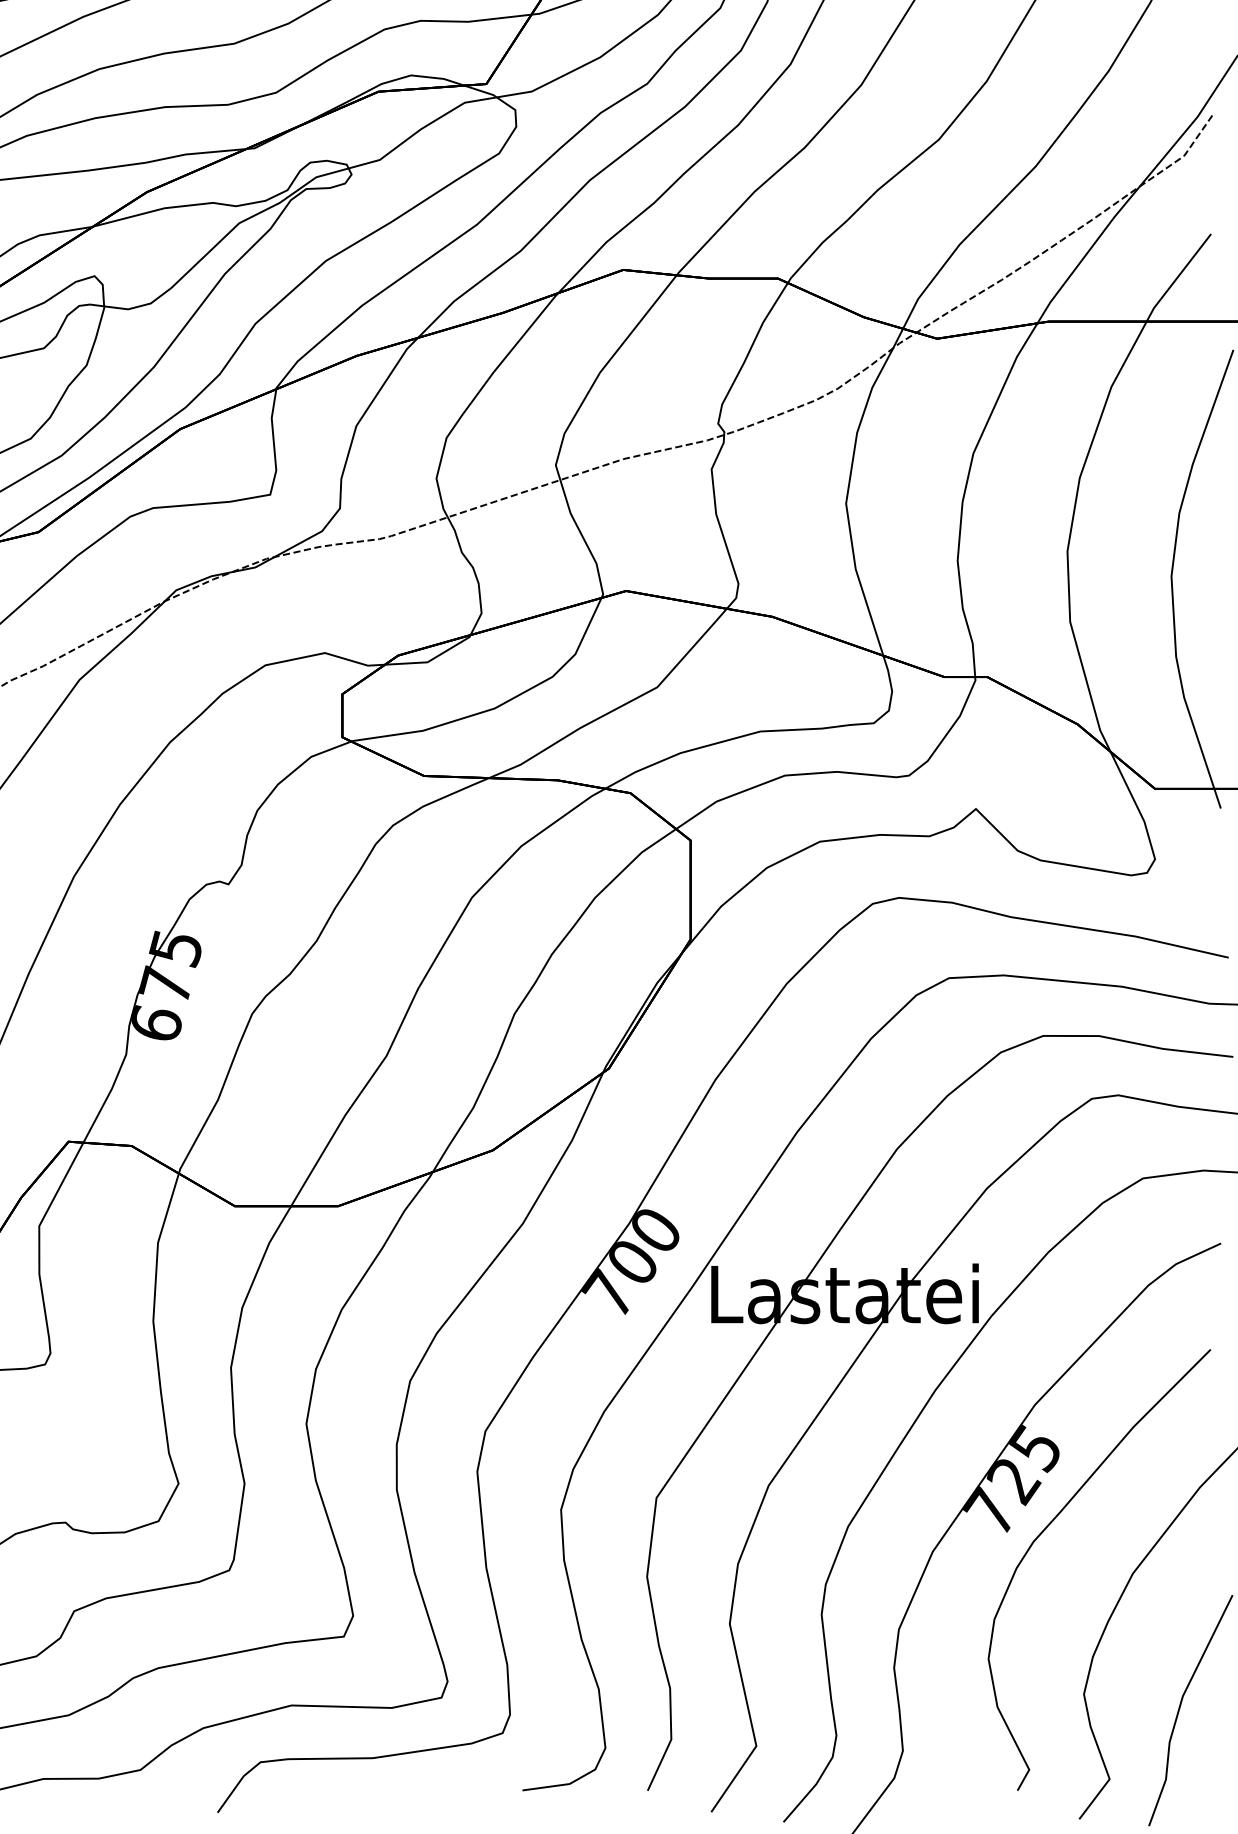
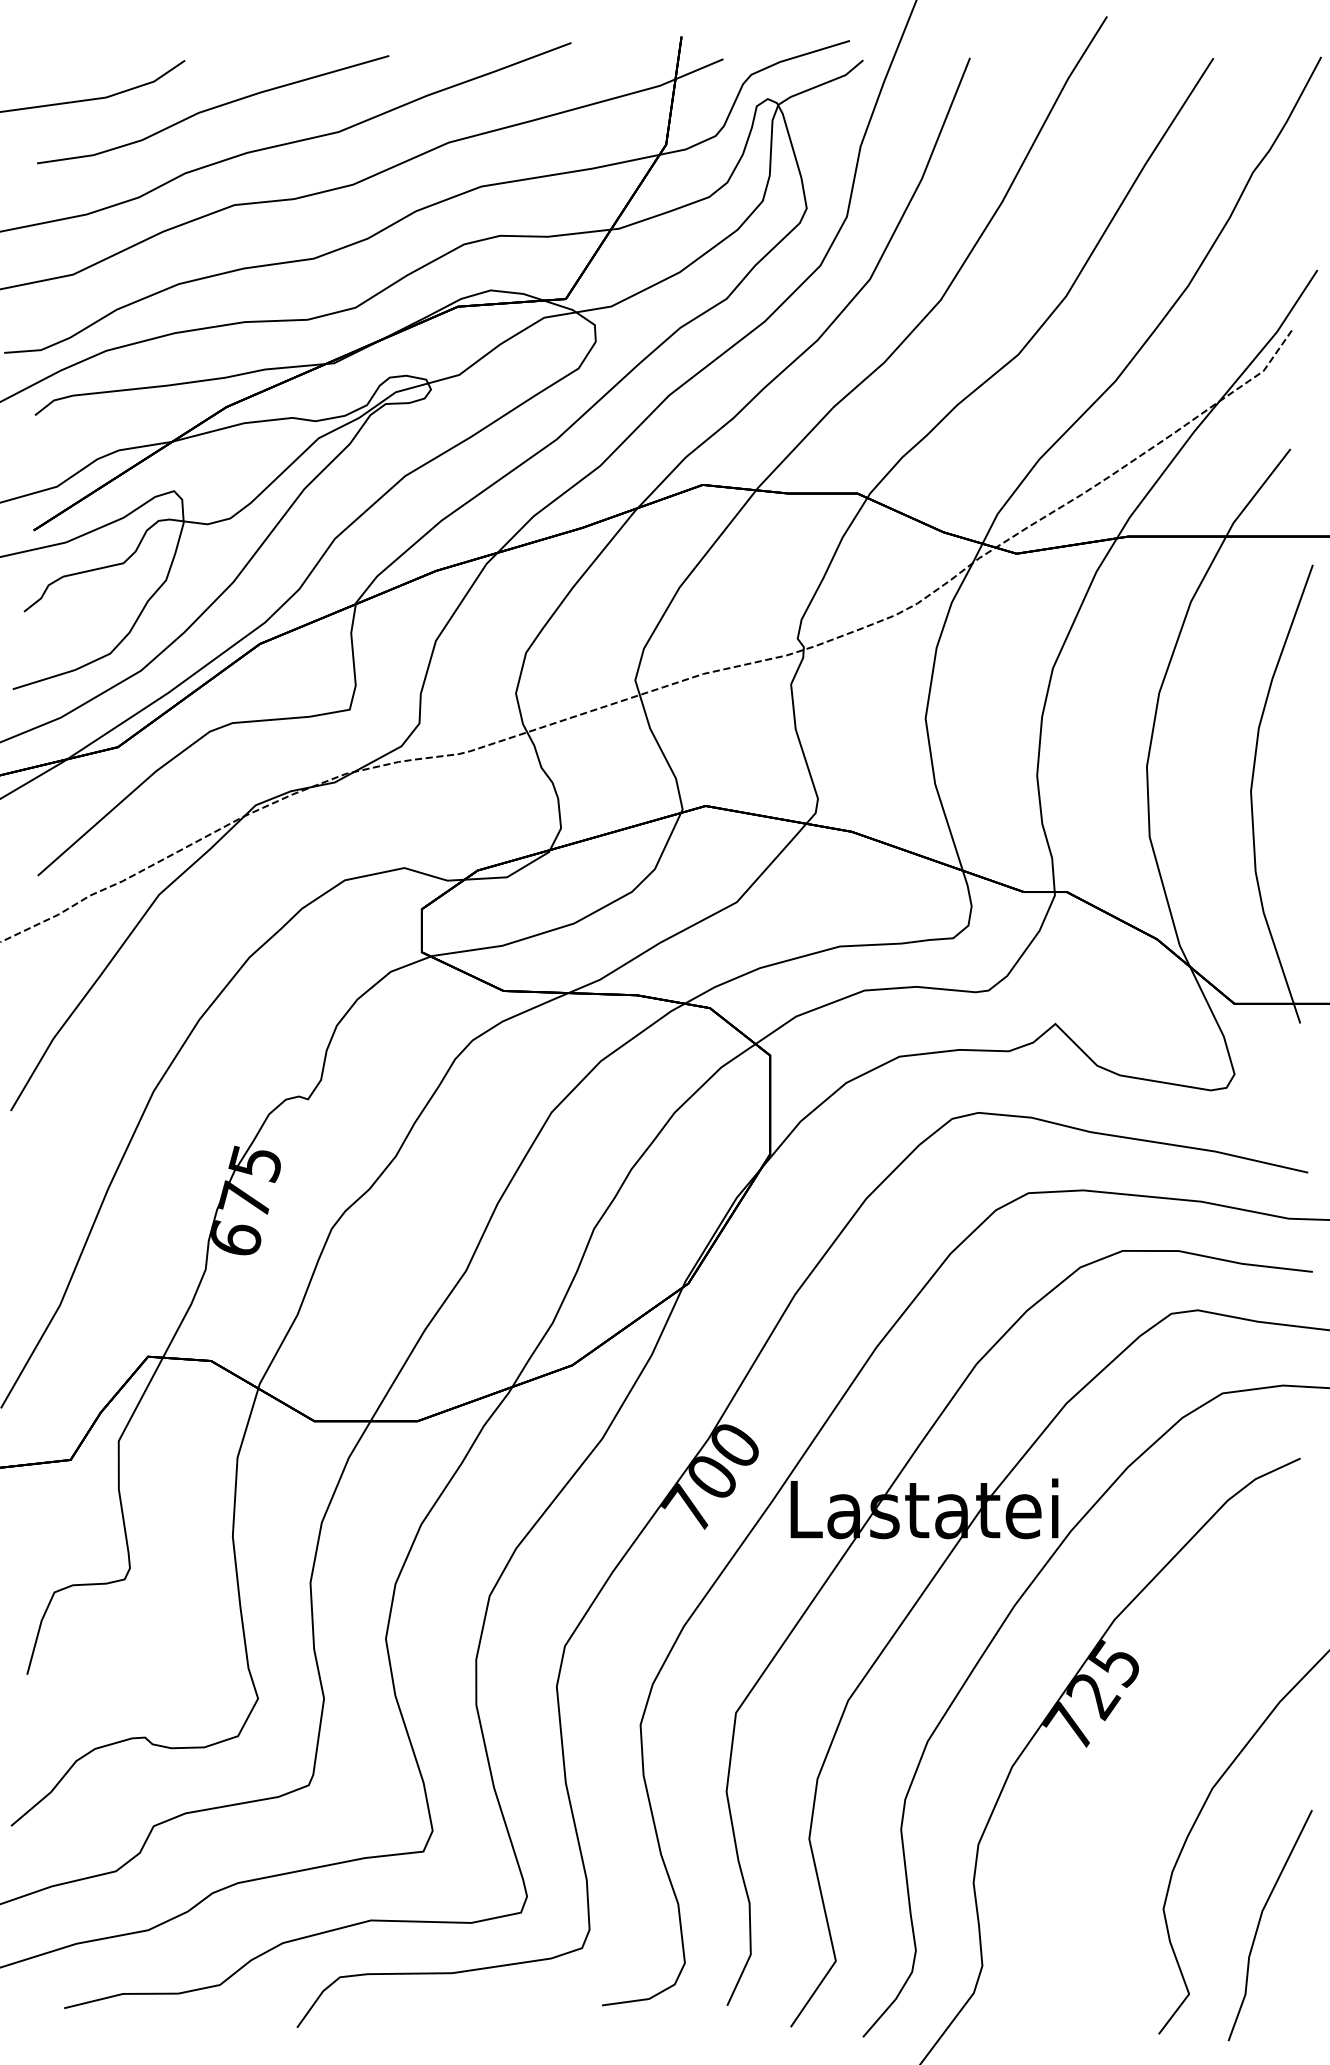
curve: (1050, 1525) -> (1129, 1740), removed

